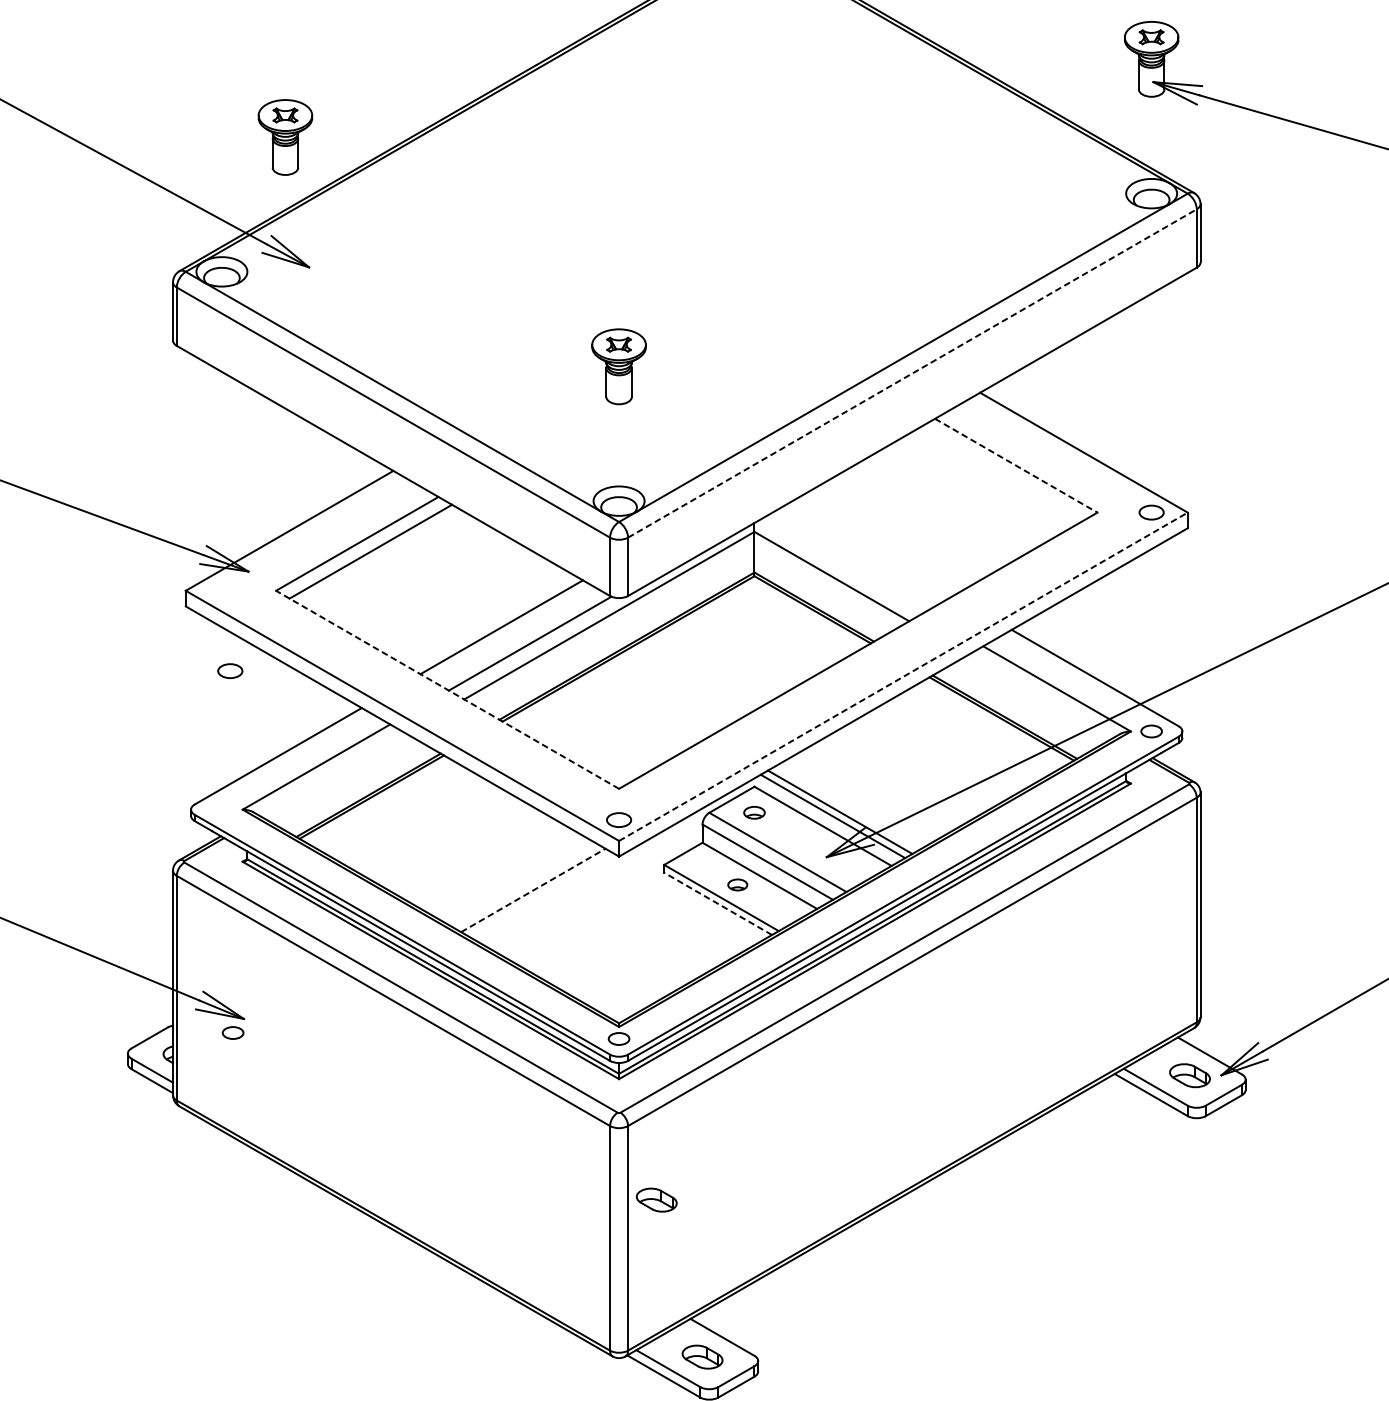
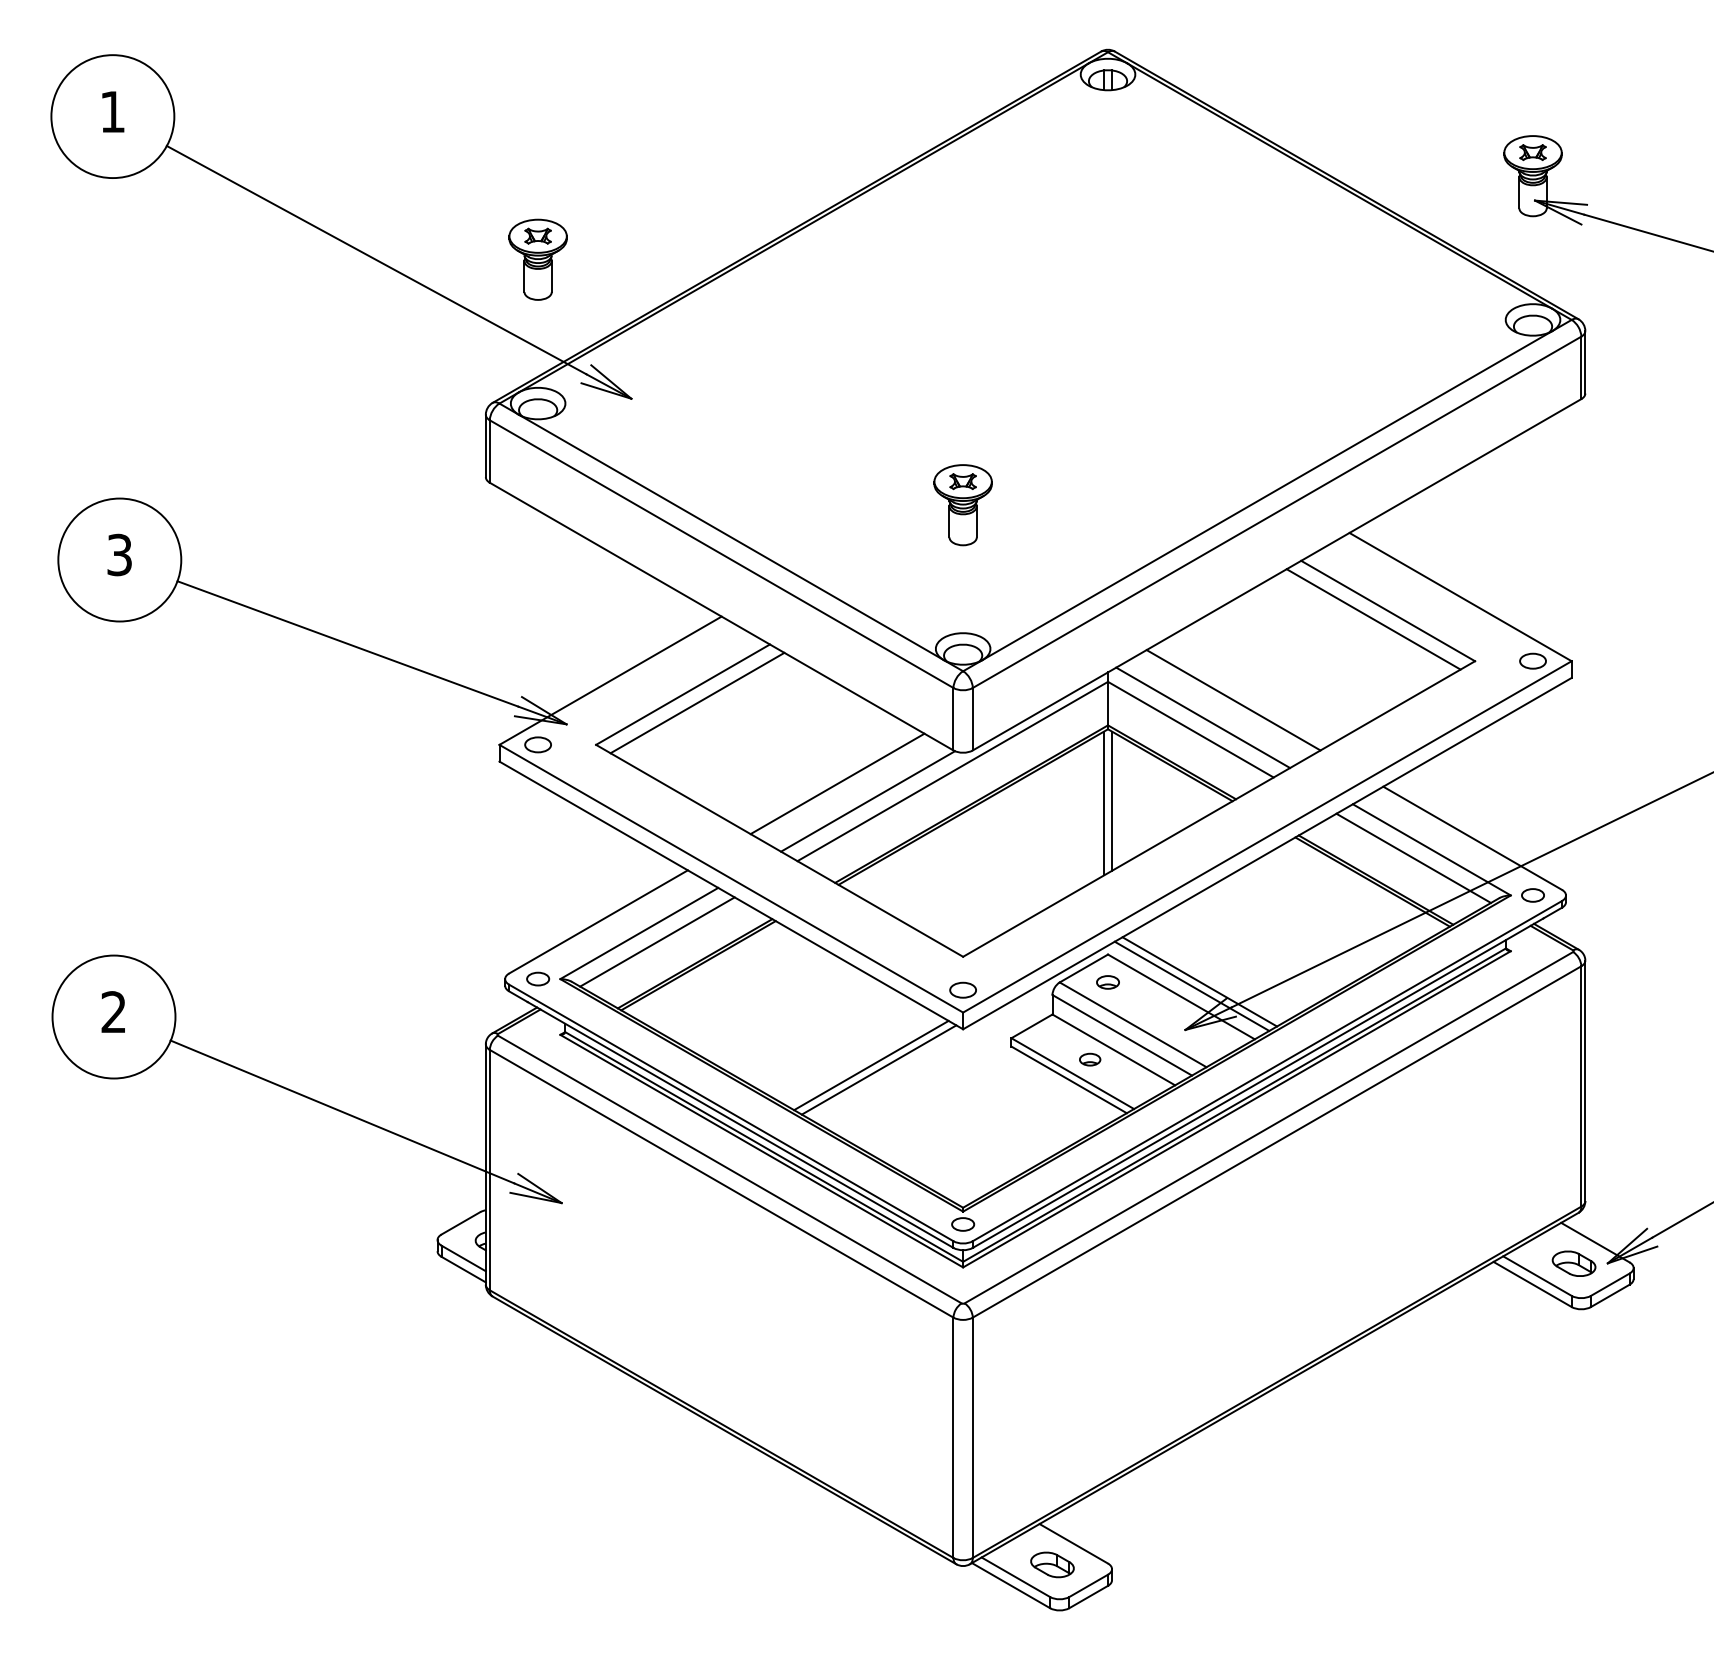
part: (284, 137) -> (537, 259), moved
line: (912, 373) -> (1277, 512), dashed -> solid
line: (1016, 466) -> (1388, 611), dashed -> solid
line: (1002, 473) -> (1373, 619), added
line: (871, 549) -> (1233, 700), added
line: (843, 565) -> (1203, 717), added
line: (757, 642) -> (1111, 800), added
line: (751, 645) -> (1104, 803), added
part: (229, 670) -> (537, 744), moved
line: (903, 676) -> (1267, 836), dashed -> solid
line: (447, 689) -> (779, 850), dashed -> solid
line: (1039, 696) -> (1413, 857), added
line: (333, 774) -> (657, 941), added
line: (533, 890) -> (871, 1065), dashed -> solid
line: (539, 894) -> (878, 1069), added
line: (718, 903) -> (1069, 1079), dashed -> solid
part: (233, 1032) -> (538, 978), moved
part: (656, 1199) -> (1003, 1396), removed

